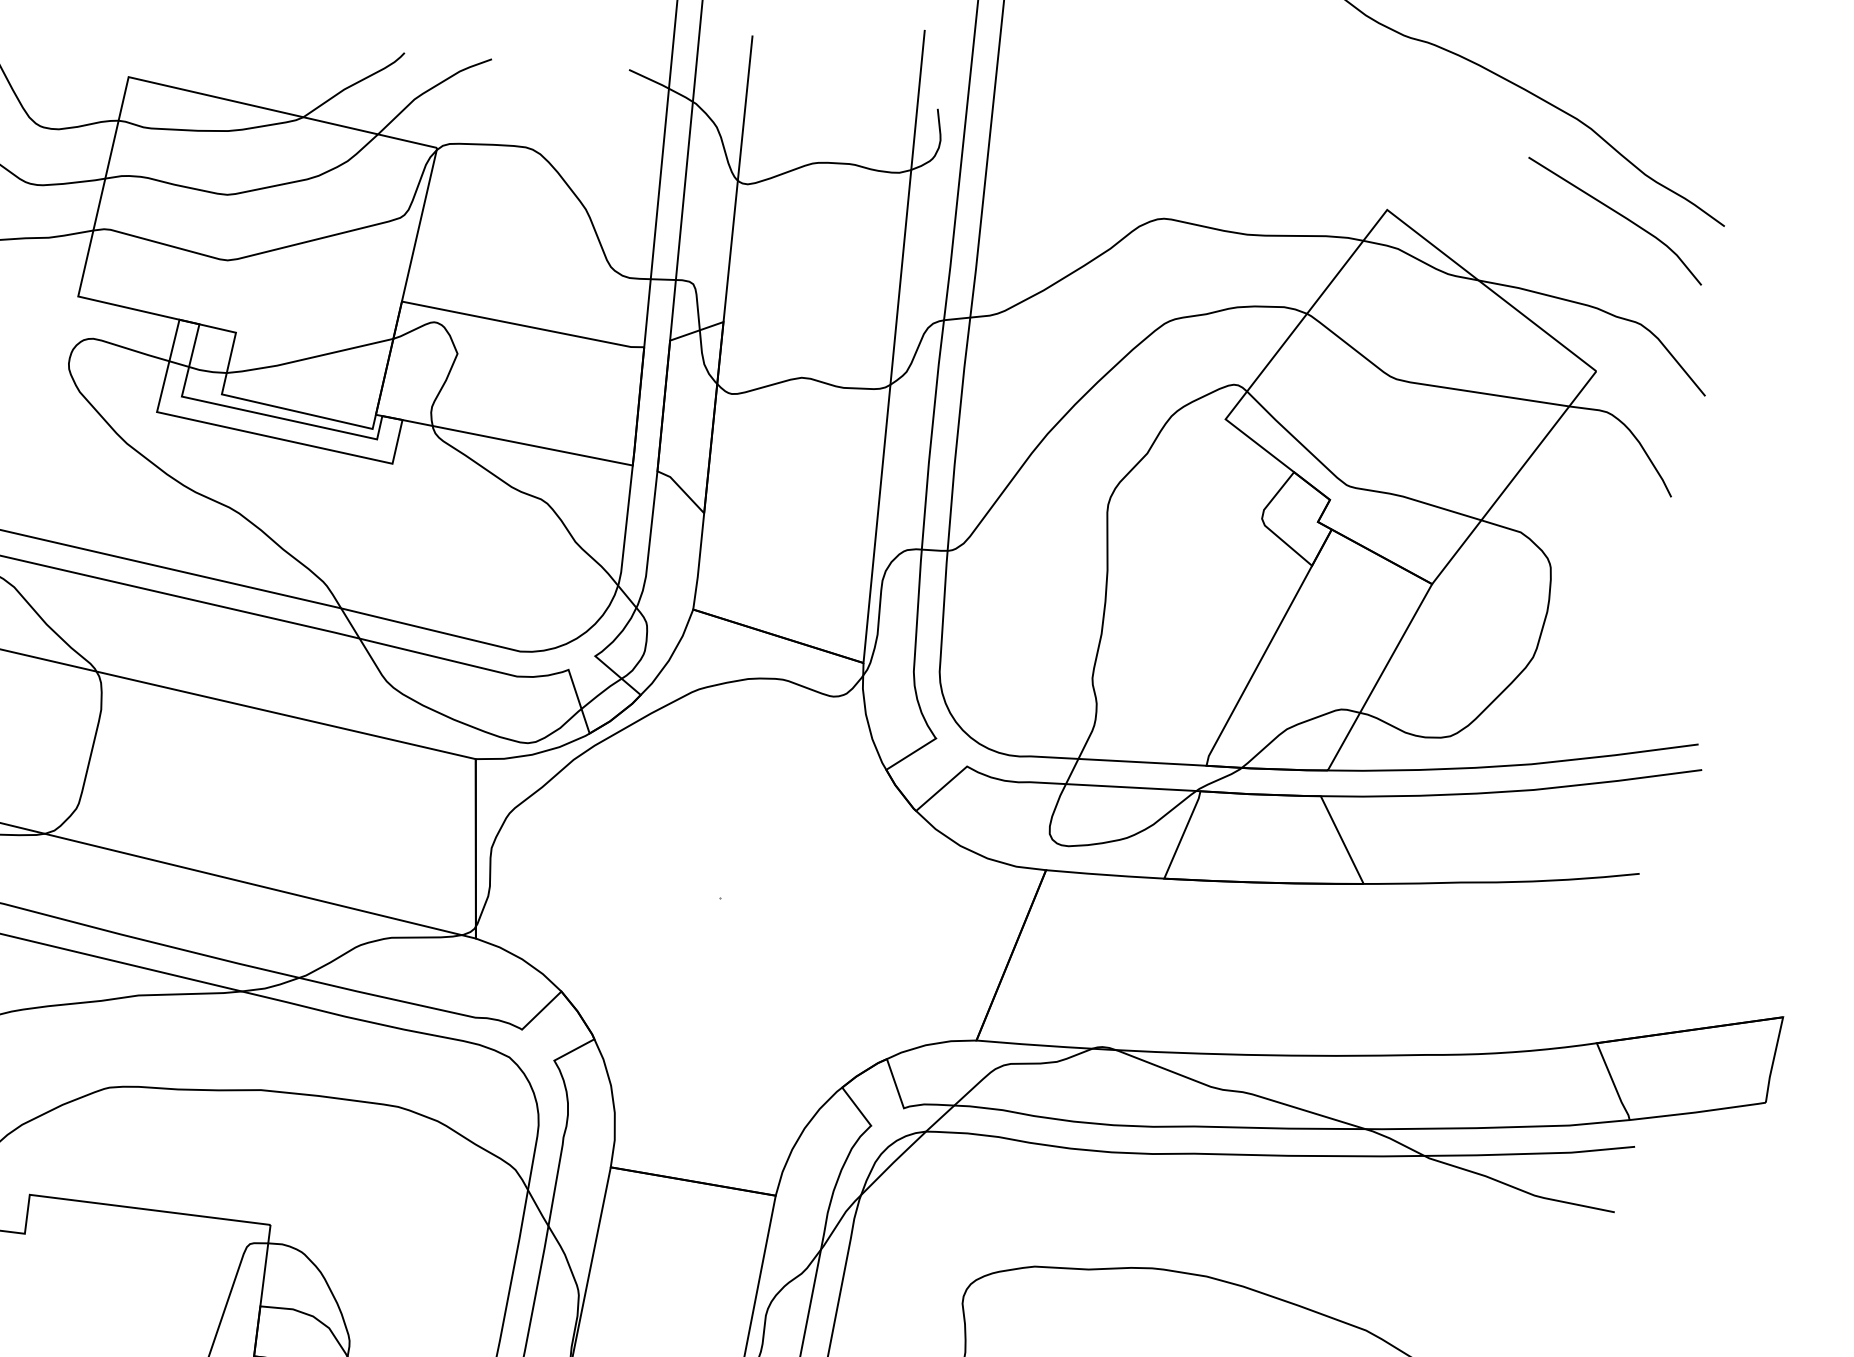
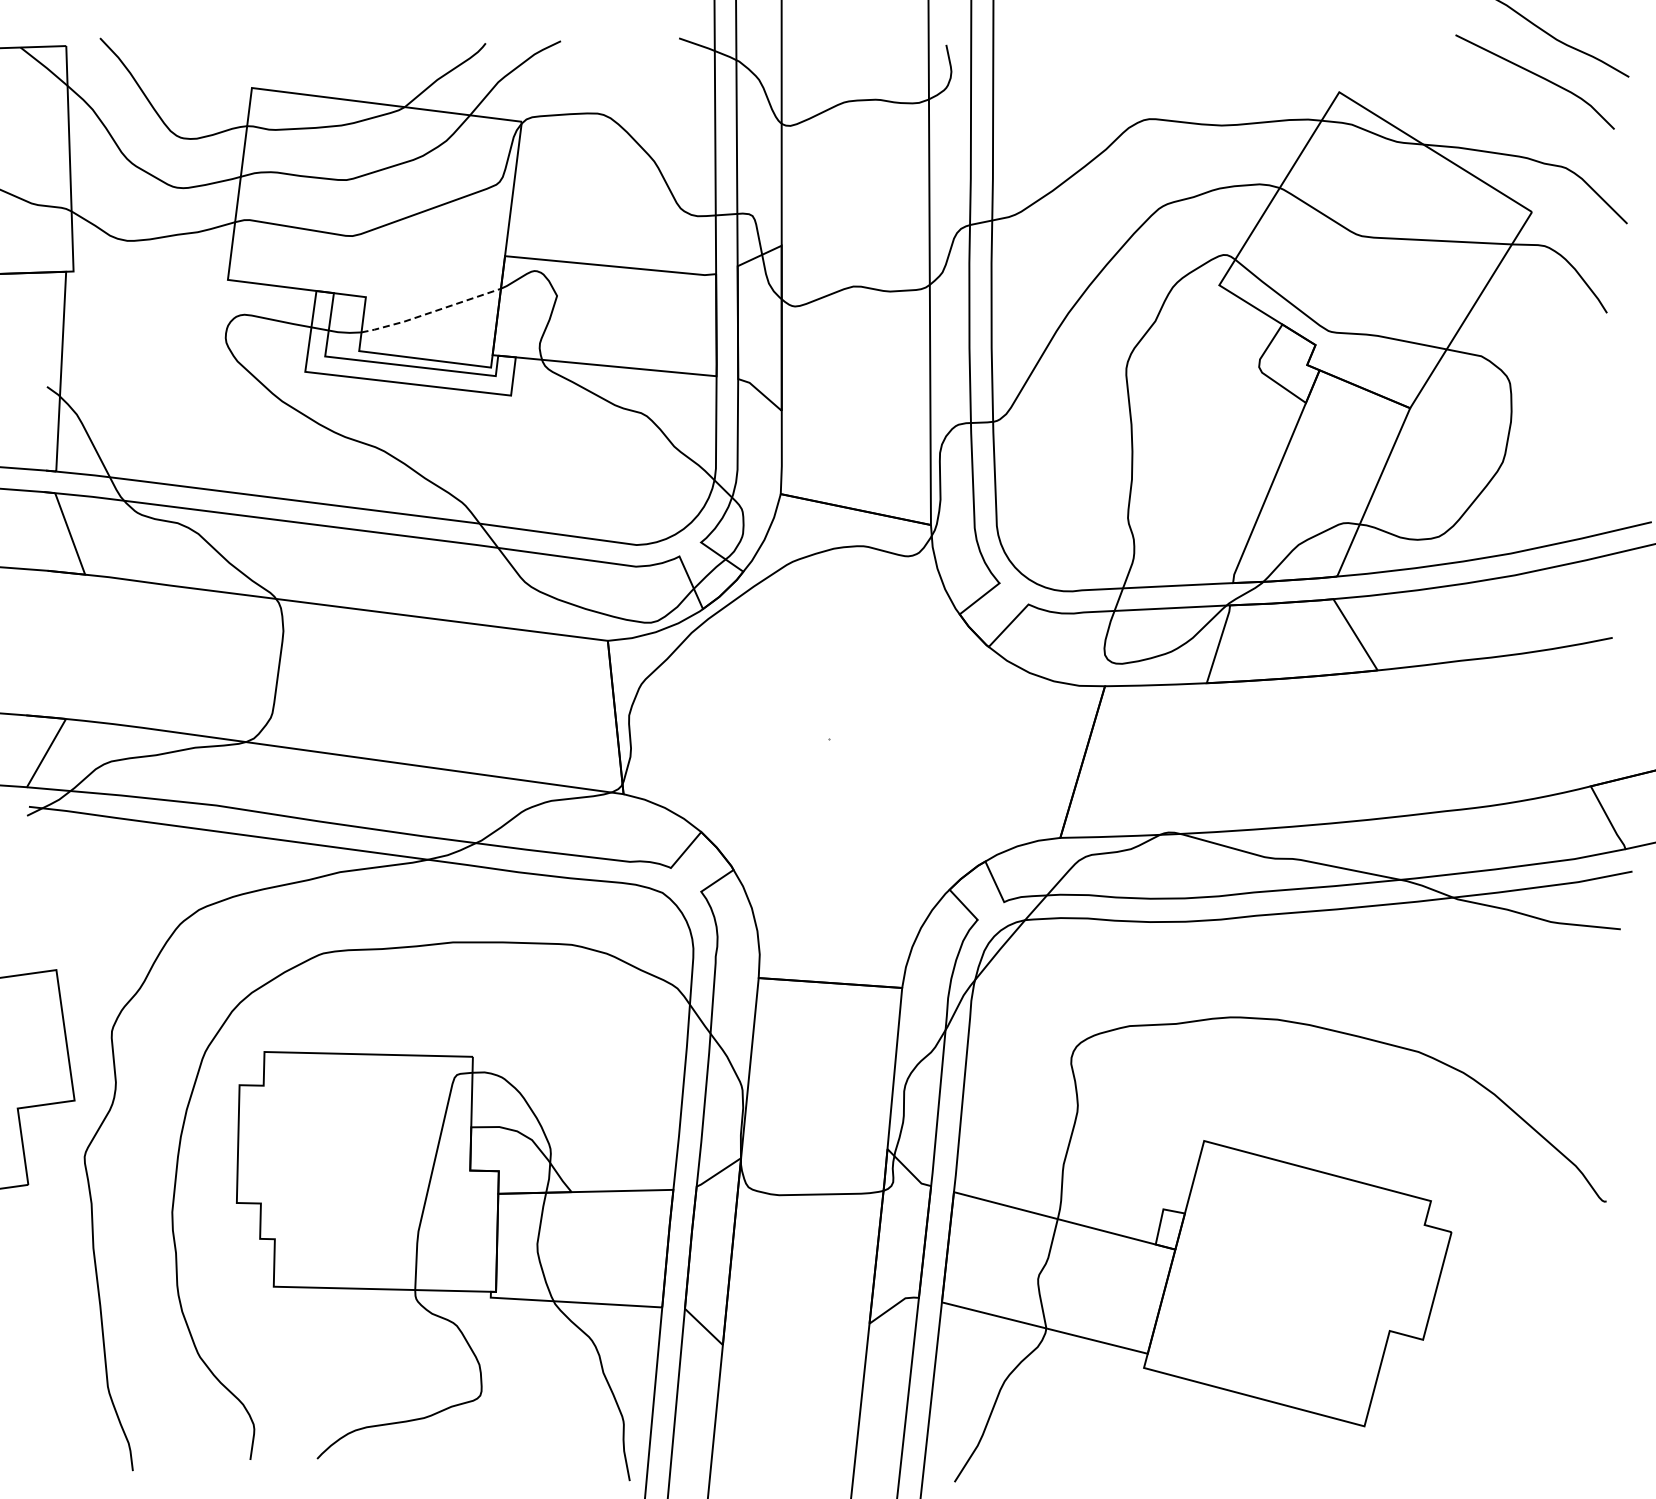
line: (308, 358) -> (430, 312), solid -> dashed

